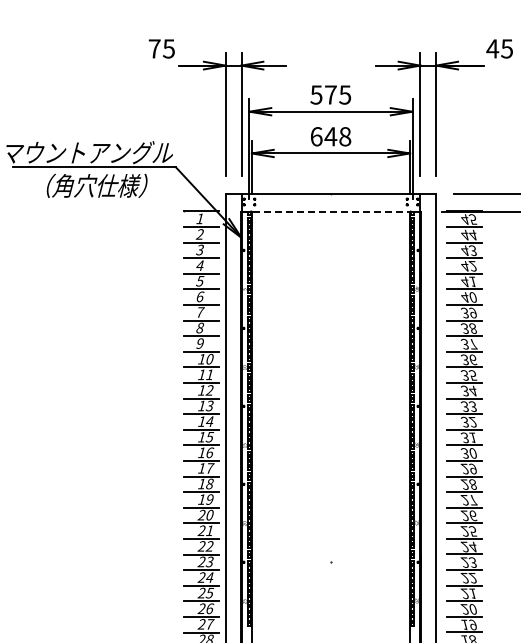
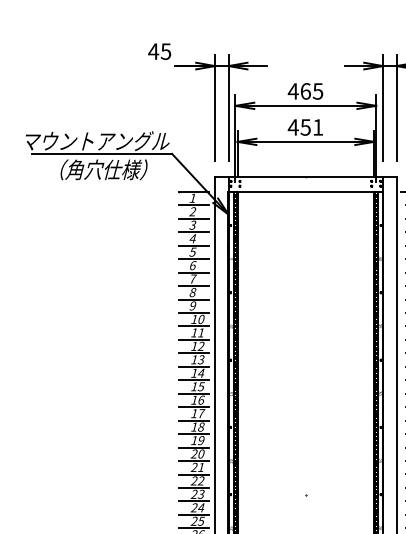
text: (154, 48) -> (153, 51), 75 -> 45
text: (323, 94) -> (299, 91), 575 -> 465
text: (330, 136) -> (305, 127), 648 -> 451
line: (331, 211) -> (306, 191), dashed -> solid

